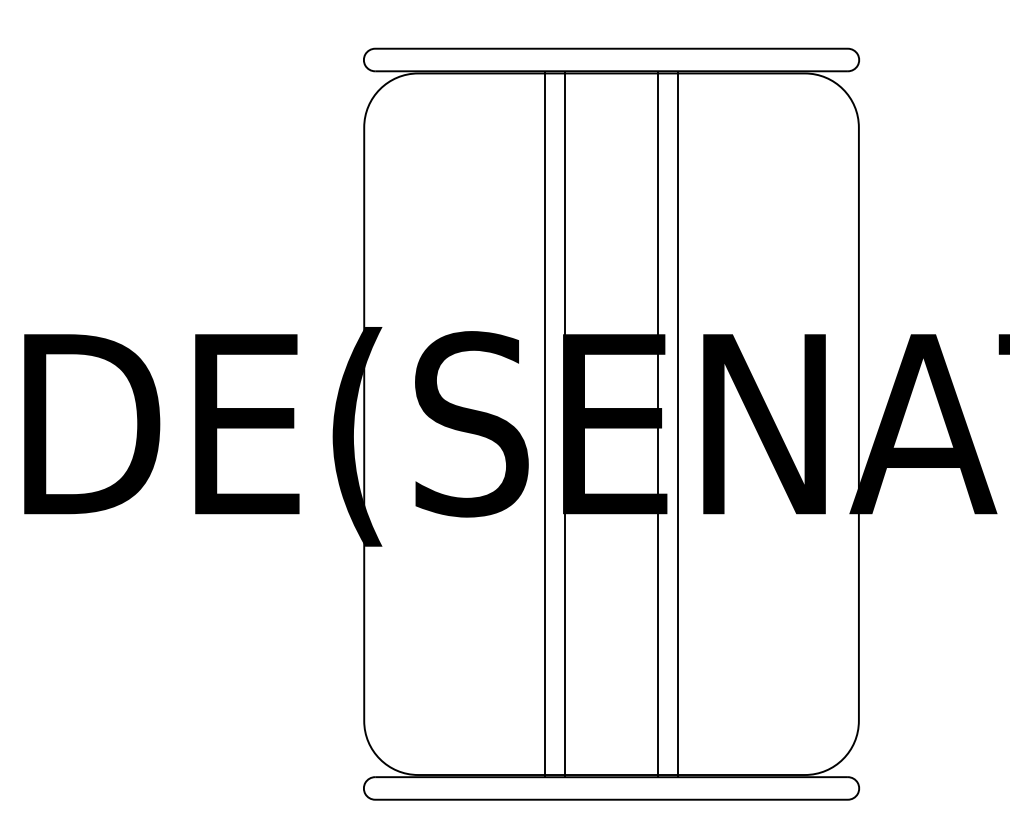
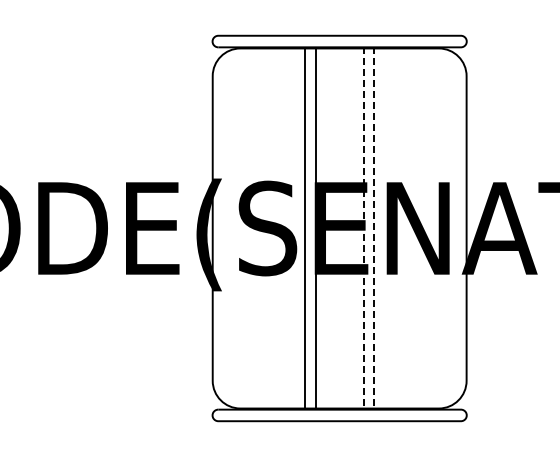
line: (657, 424) -> (363, 228), solid -> dashed
line: (677, 424) -> (373, 228), solid -> dashed

